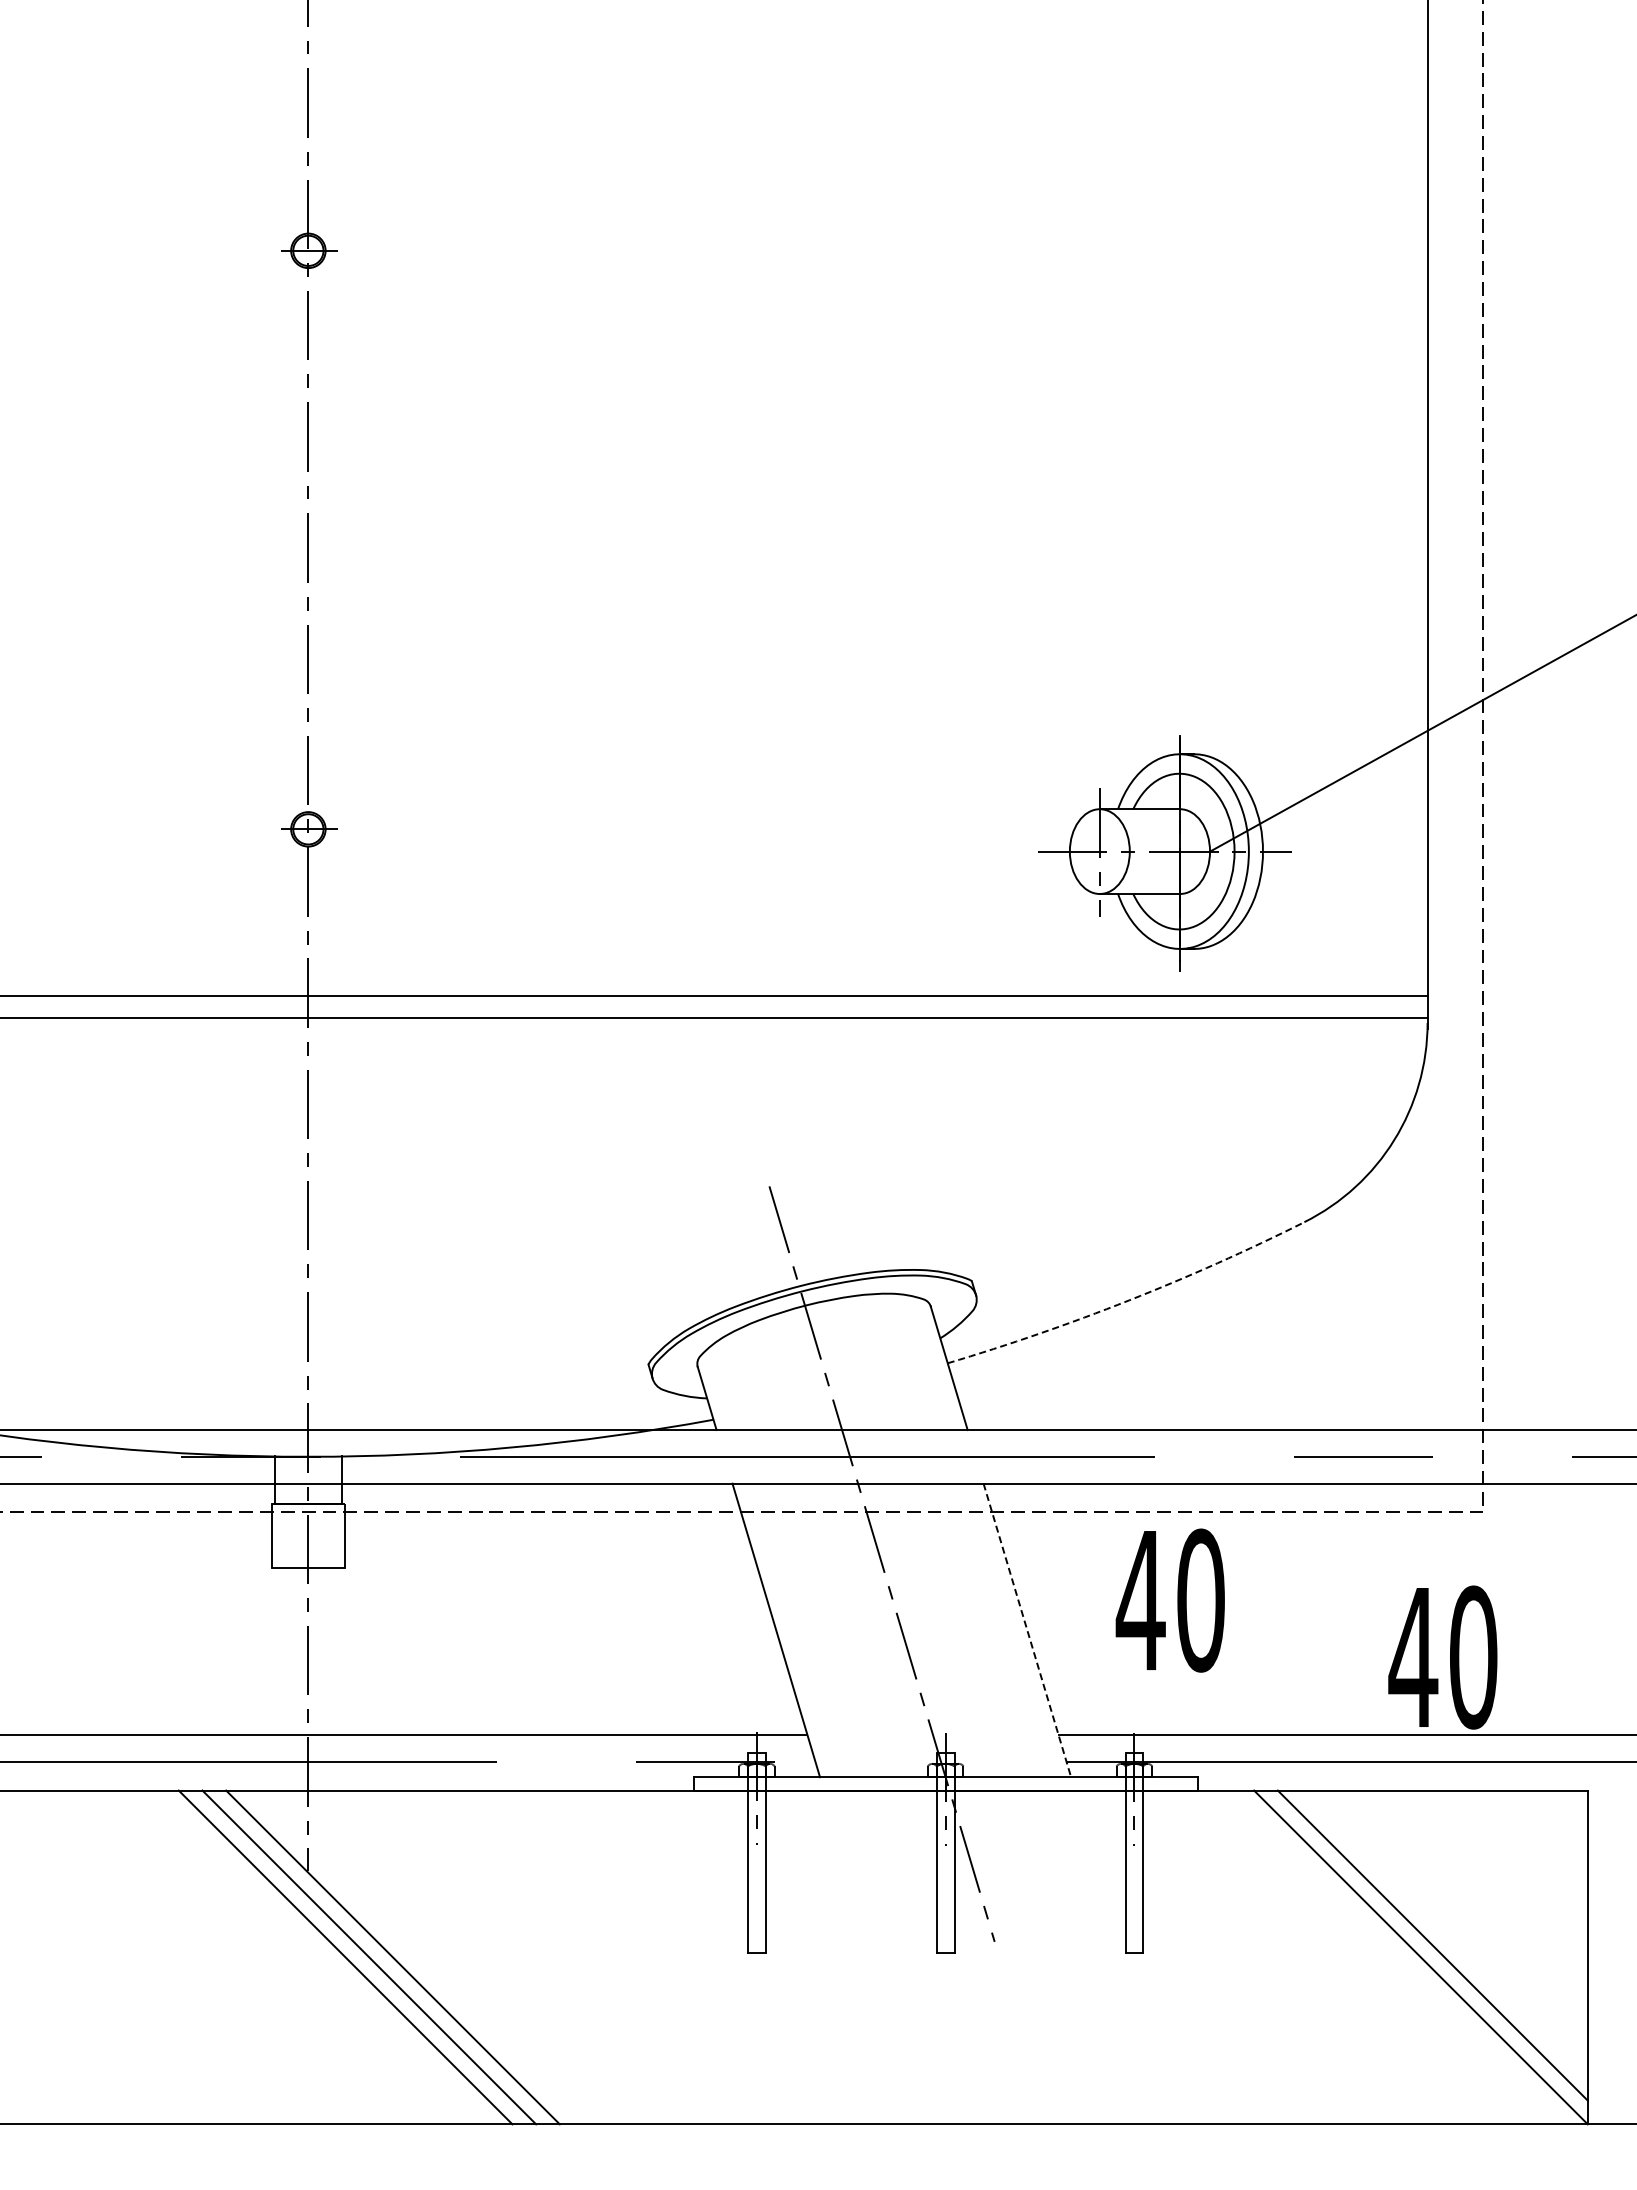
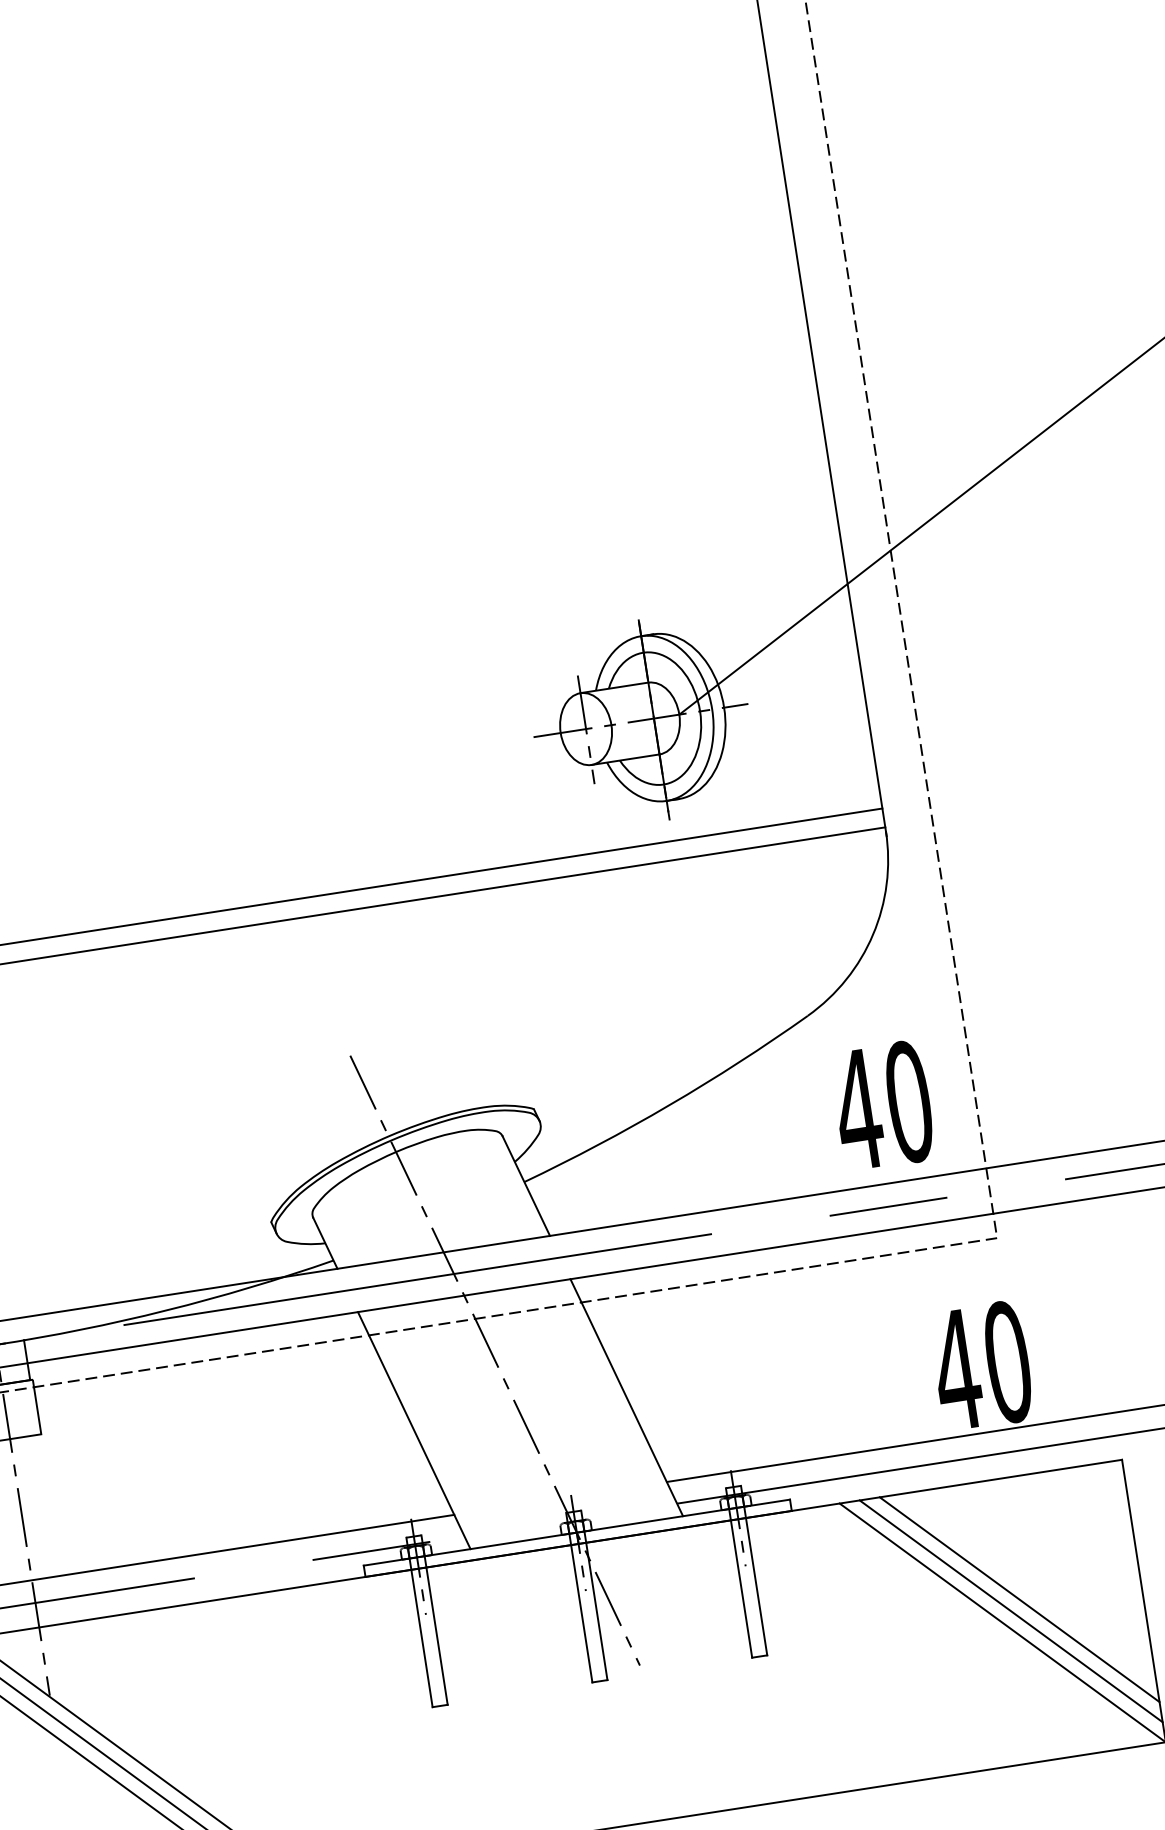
arc: (1129, 1300) -> (669, 1105), dashed -> solid
text: (1169, 1600) -> (882, 1106), moved
line: (1027, 1630) -> (626, 1397), dashed -> solid
line: (1444, 1933) -> (1019, 1599), added

